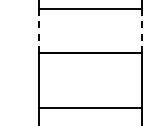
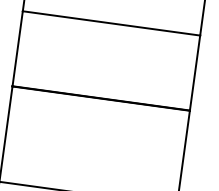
line: (39, 30) -> (17, 48), dashed -> solid
line: (142, 30) -> (195, 72), dashed -> solid

